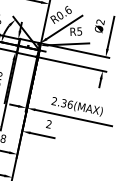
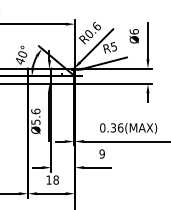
text: (99, 21) -> (133, 31), Ø2 -> Ø6
text: (54, 100) -> (102, 127), 2.36(MAX) -> 0.36(MAX)
text: (48, 123) -> (101, 153), 2 -> 9

